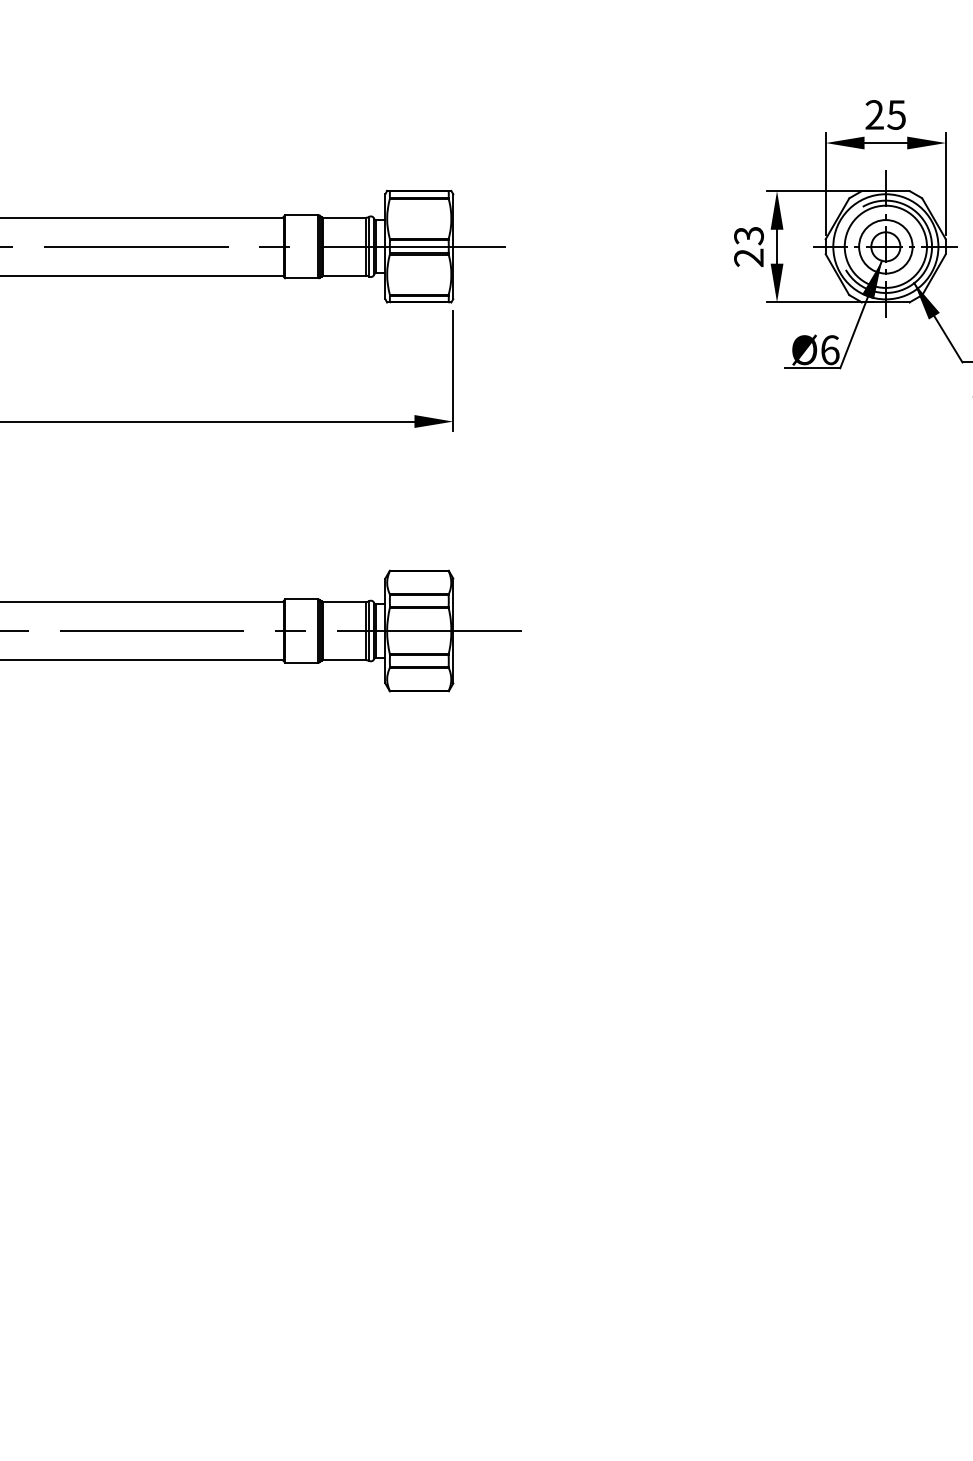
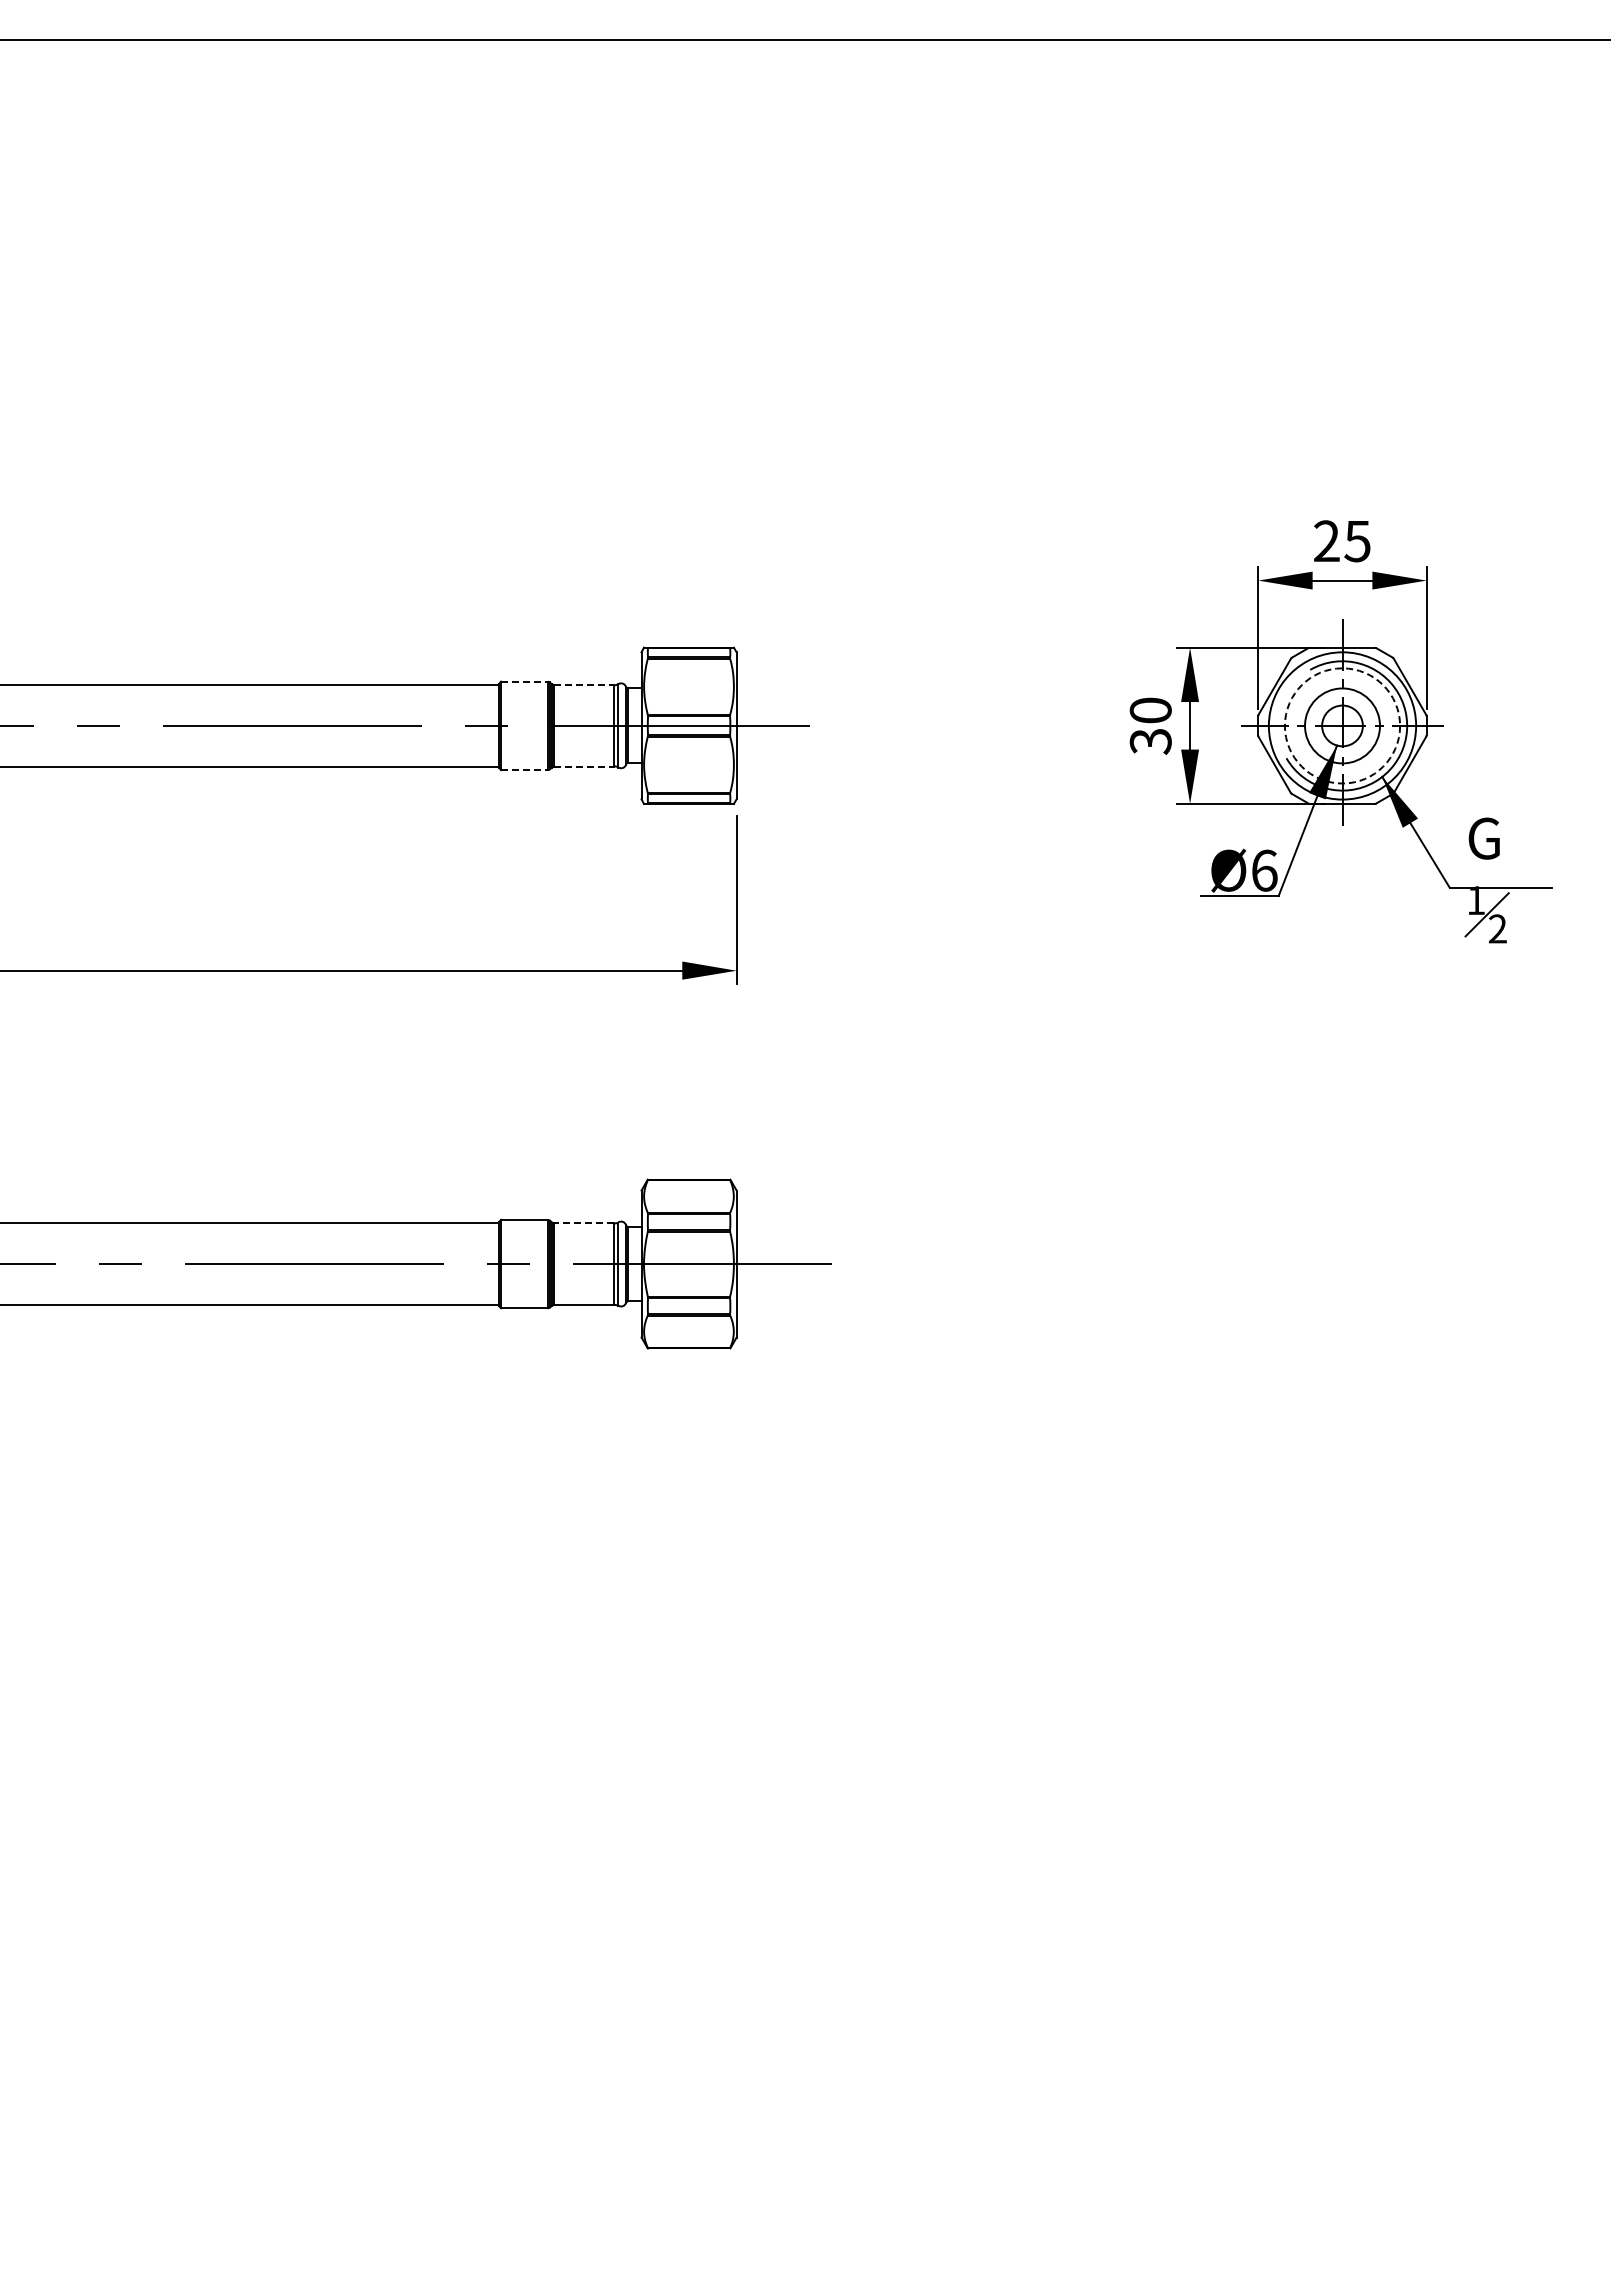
line: (301, 215) -> (524, 681), solid -> dashed
line: (344, 217) -> (584, 685), solid -> dashed
text: (748, 246) -> (1150, 725), 23 -> 30
circle: (885, 246) -> (1342, 725), solid -> dashed
line: (344, 275) -> (584, 766), solid -> dashed
line: (301, 277) -> (524, 769), solid -> dashed
line: (343, 602) -> (583, 1223), solid -> dashed

